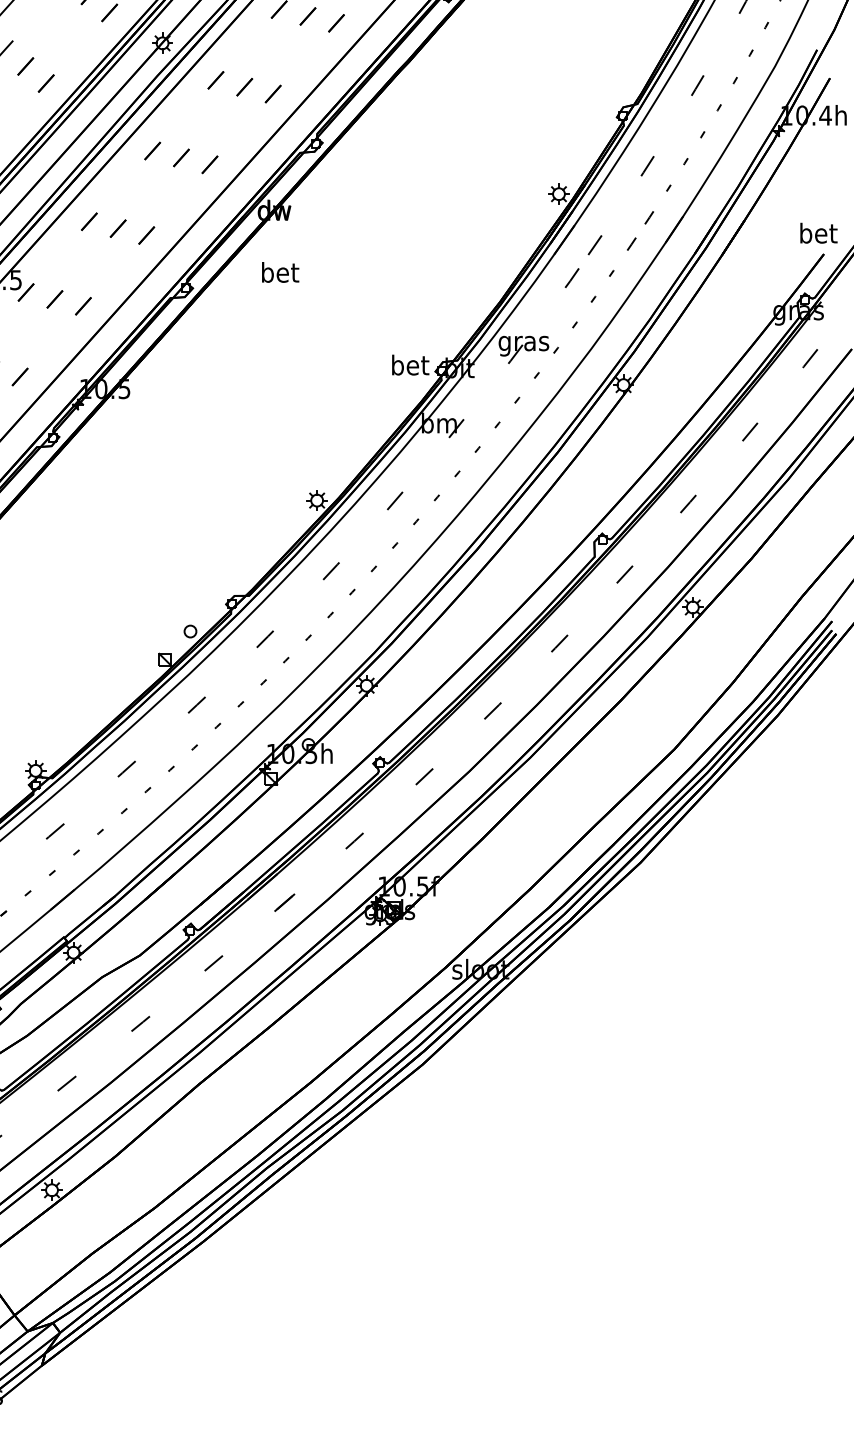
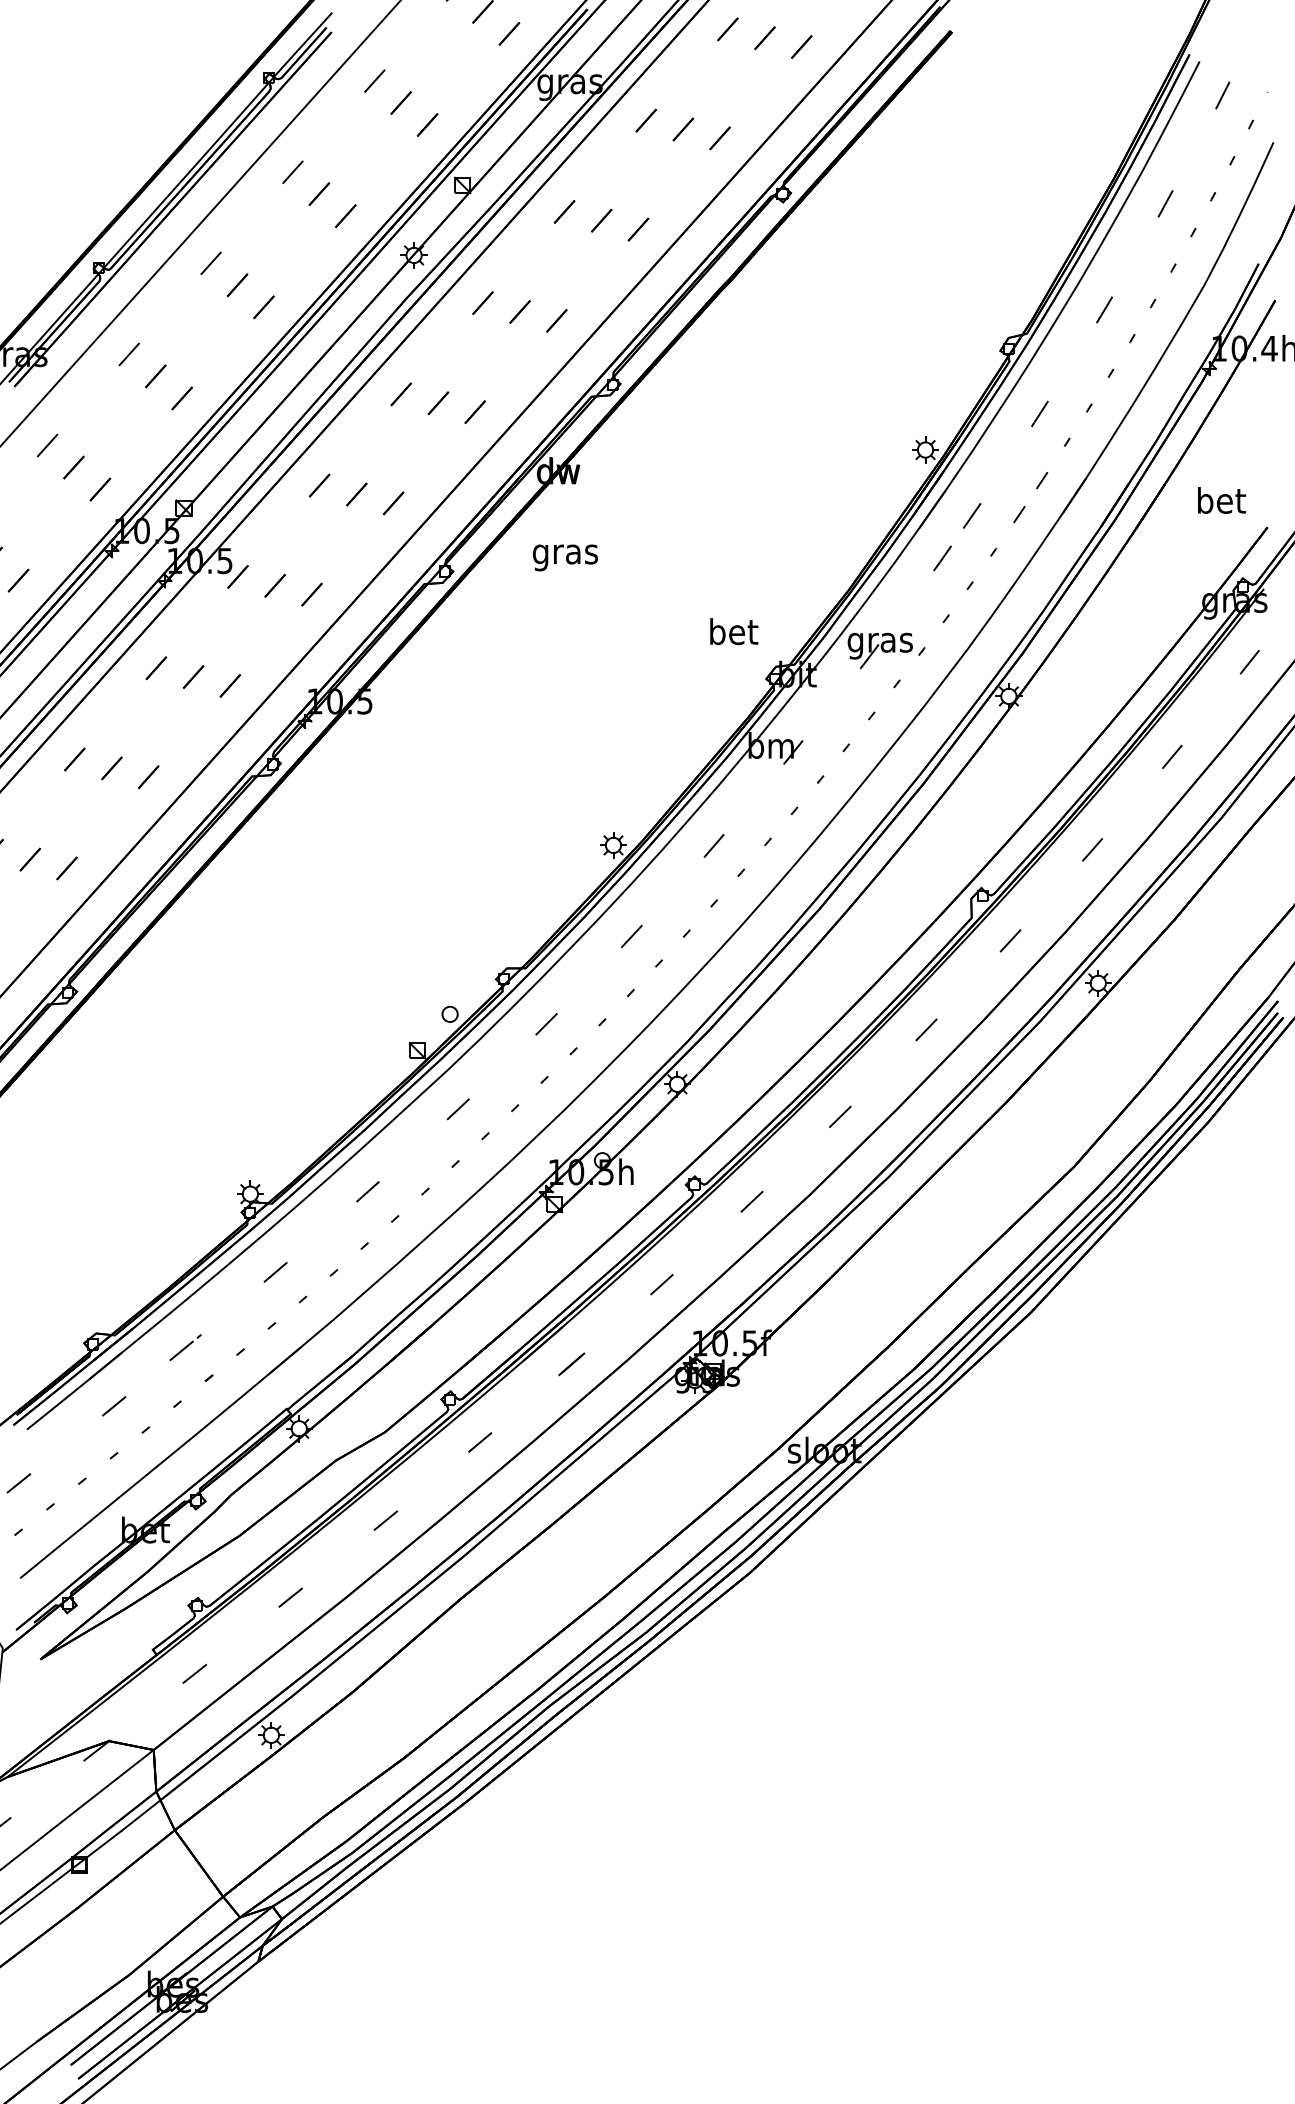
text: (819, 233) -> (1222, 500), moved
text: (279, 275) -> (565, 554), bet -> gras
text: (410, 365) -> (734, 631), moved

